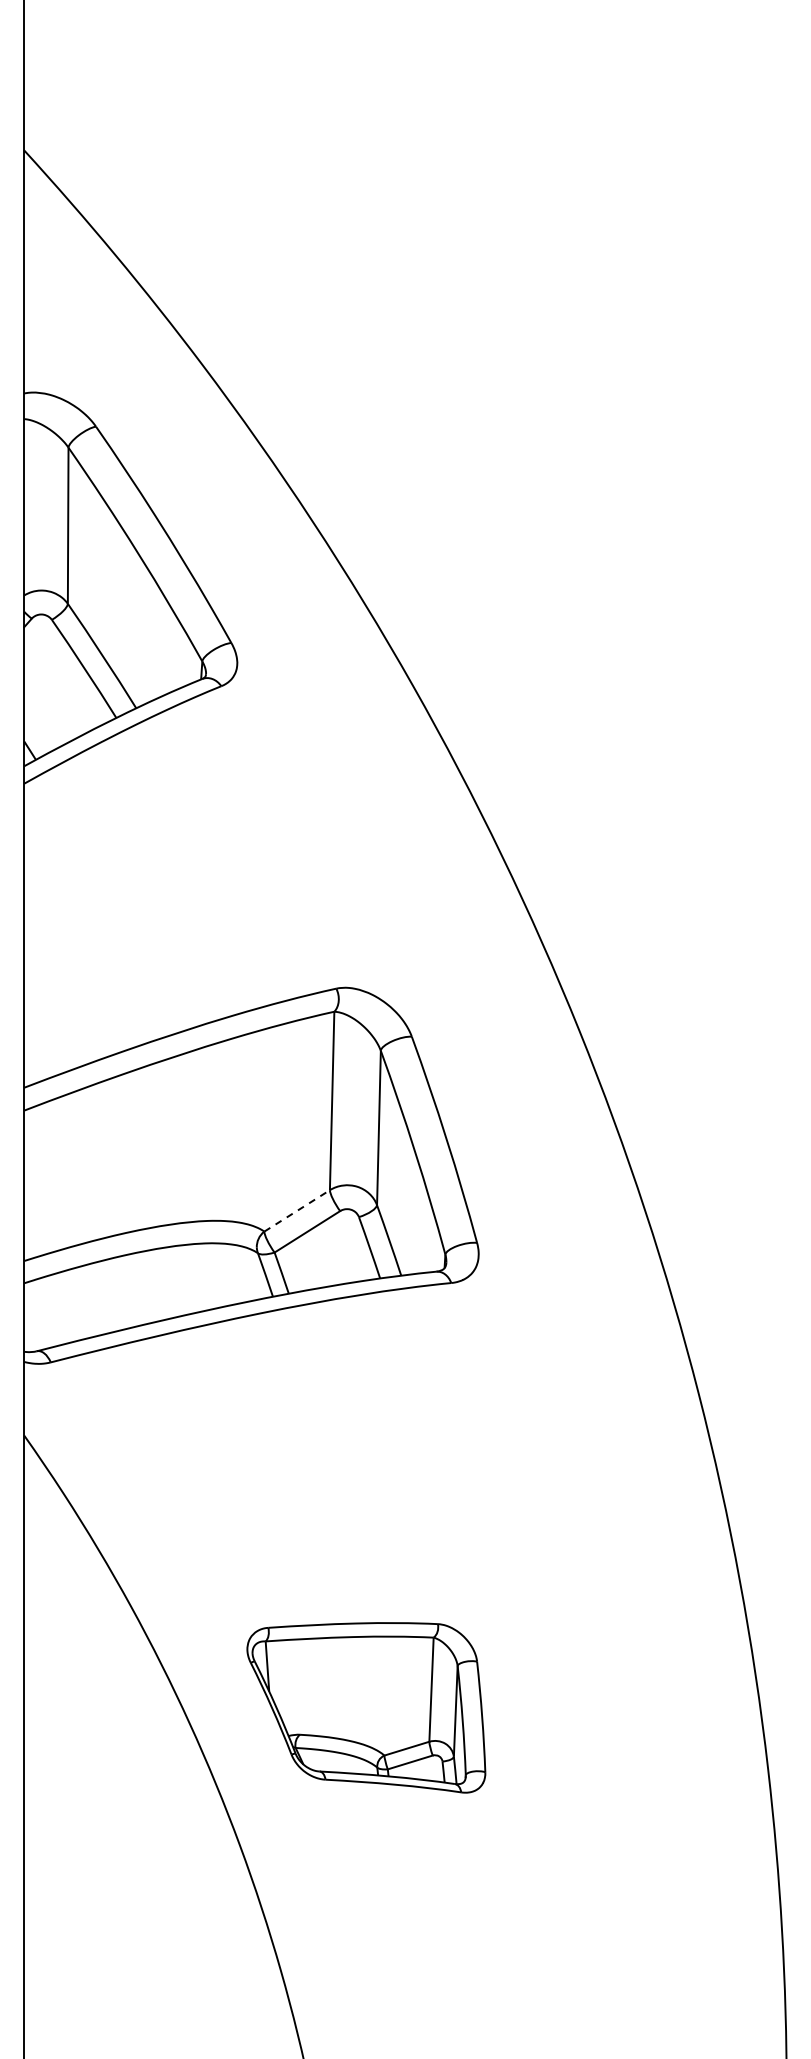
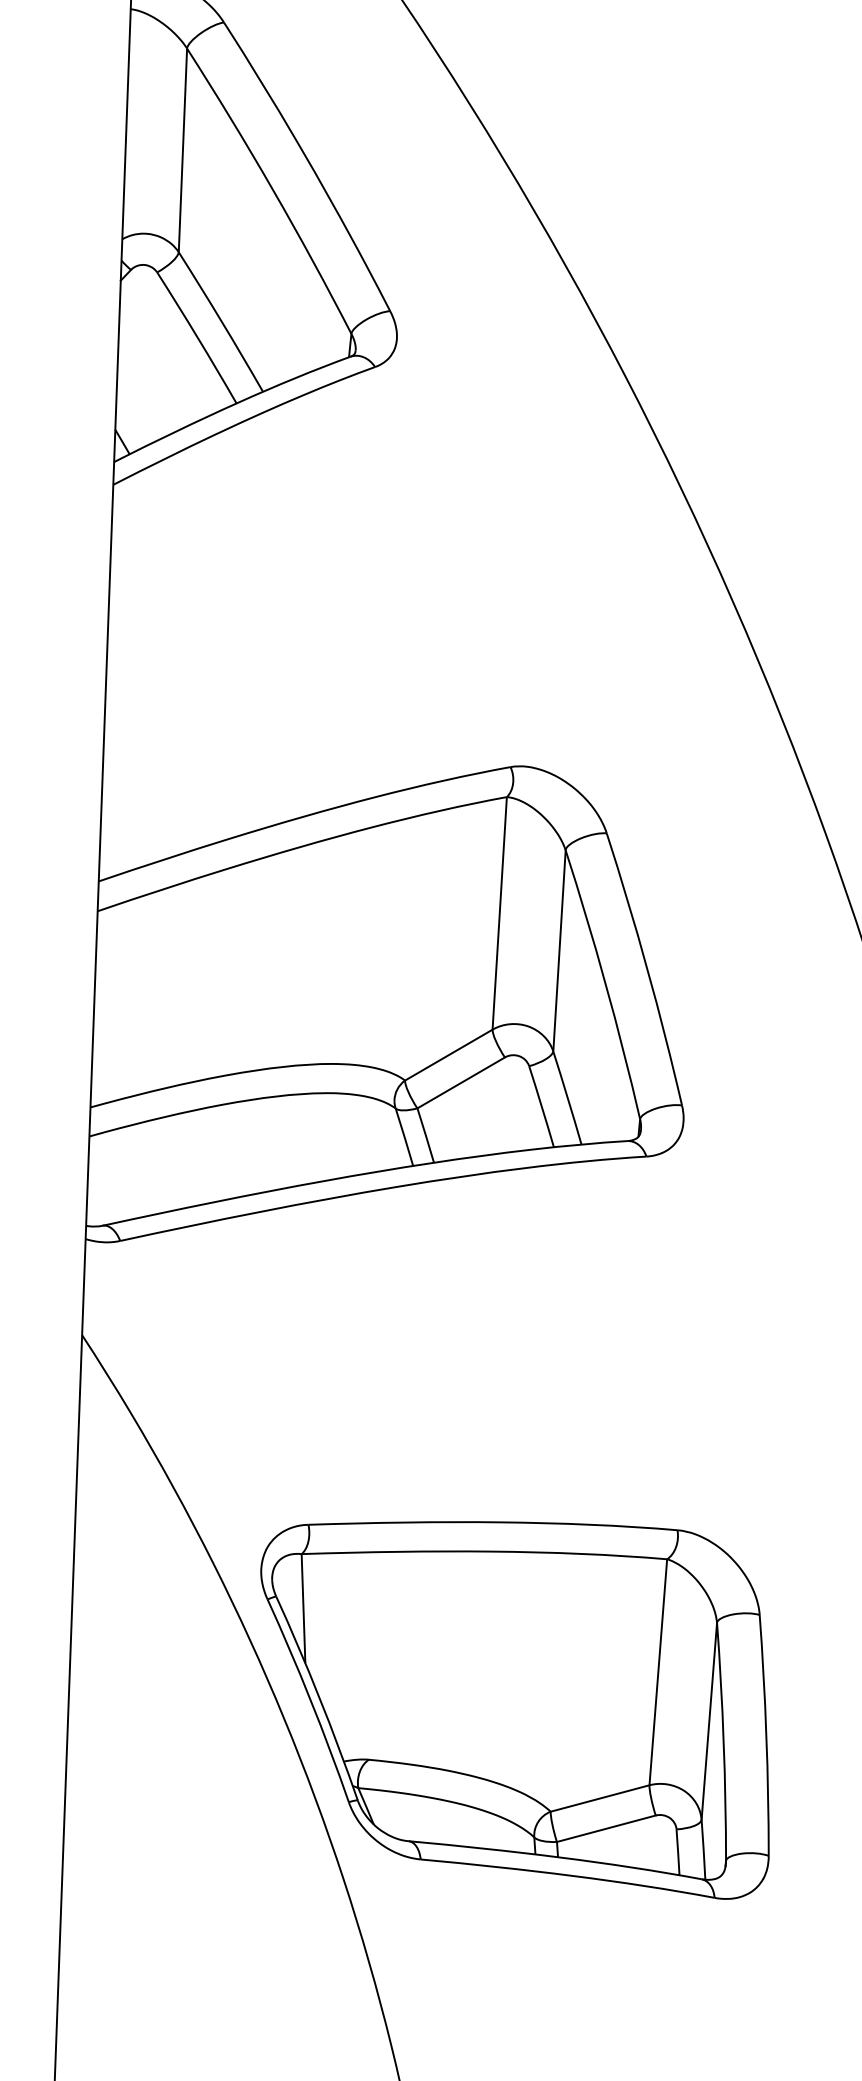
line: (297, 1210) -> (449, 1054), dashed -> solid
part: (366, 1707) -> (515, 1706), size x1.67

